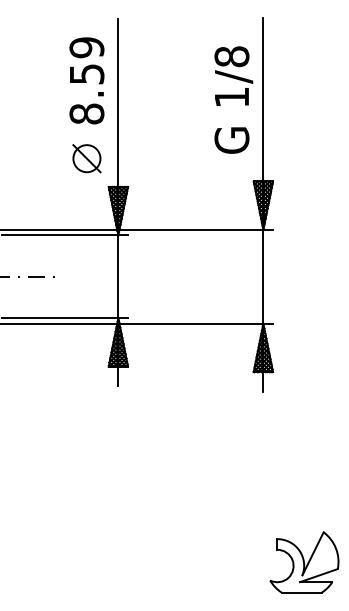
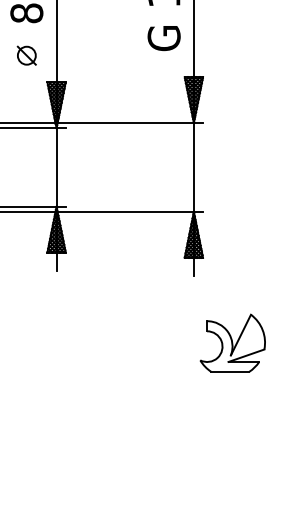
part: (86, 158) -> (26, 55), size x0.7
part: (304, 562) -> (232, 343), moved

